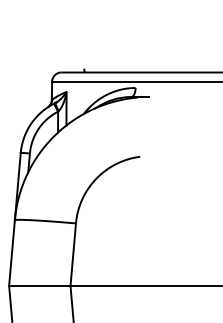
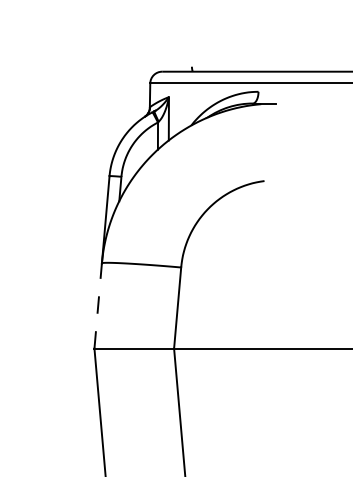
line: (12, 252) -> (98, 305), solid -> dashed

